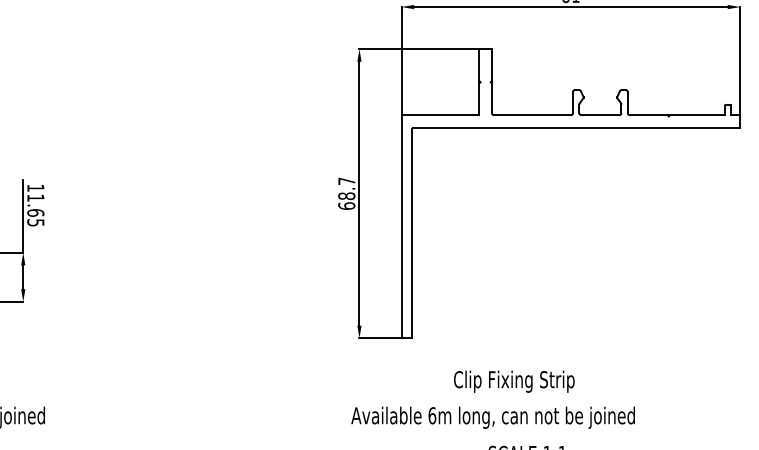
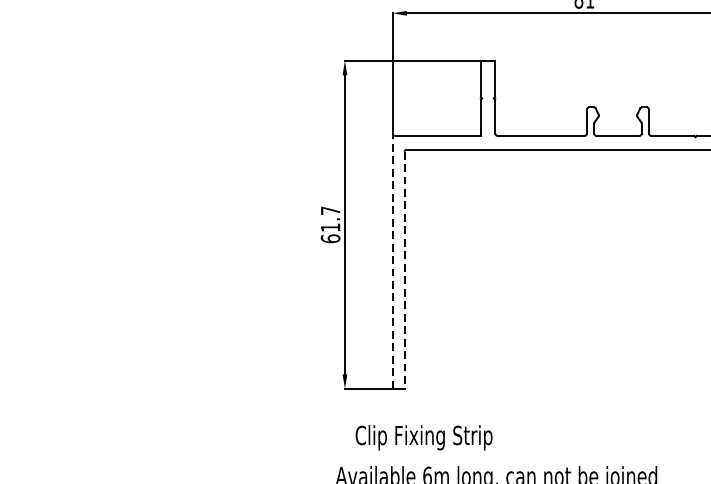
text: (346, 195) -> (330, 226), 68.7 -> 61.7
line: (401, 226) -> (392, 261), solid -> dashed
line: (412, 233) -> (405, 269), solid -> dashed
text: (514, 381) -> (424, 437), moved

